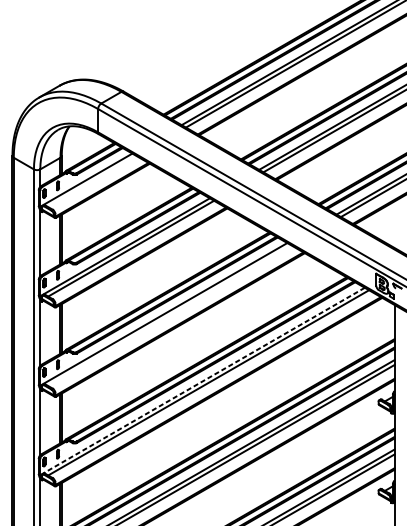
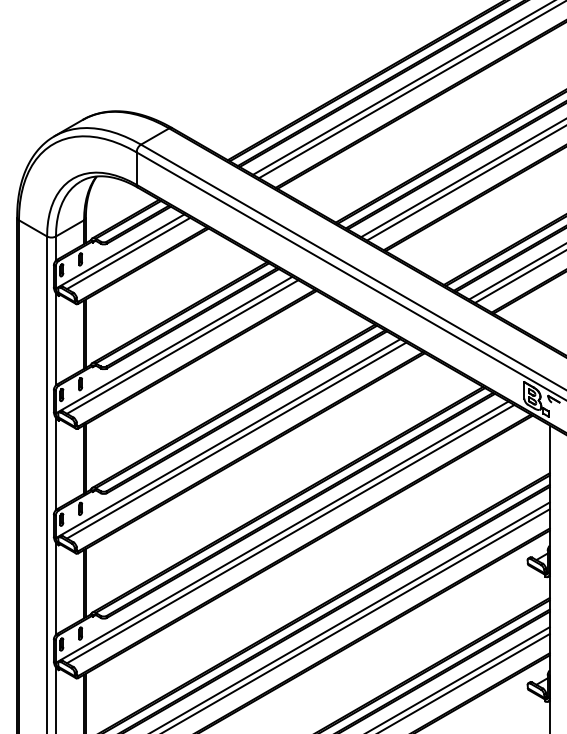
line: (92, 181) -> (128, 253), added
line: (169, 315) -> (236, 440), added
line: (202, 381) -> (281, 532), dashed -> solid

